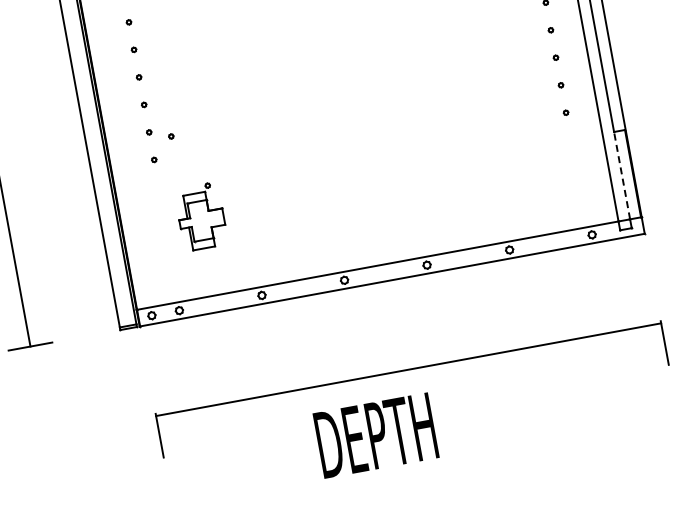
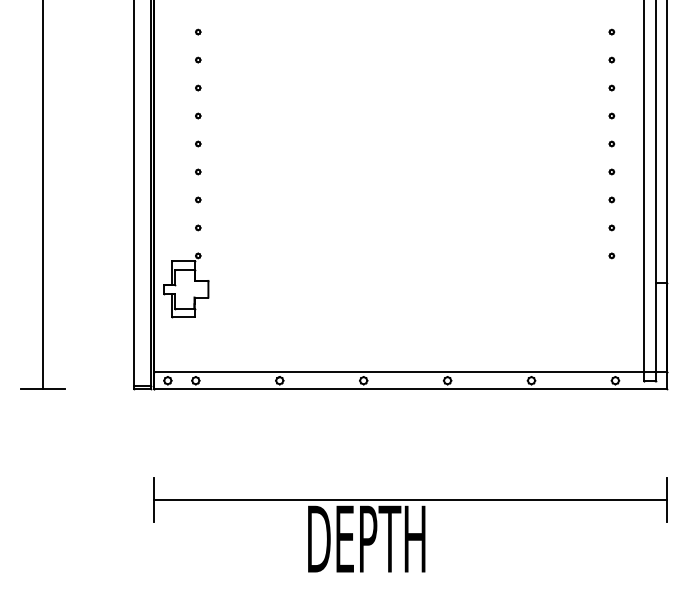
part: (171, 136) -> (219, 207), removed
line: (621, 175) -> (655, 327), dashed -> solid
part: (201, 216) -> (186, 285), moved
line: (408, 370) -> (410, 500), moved

